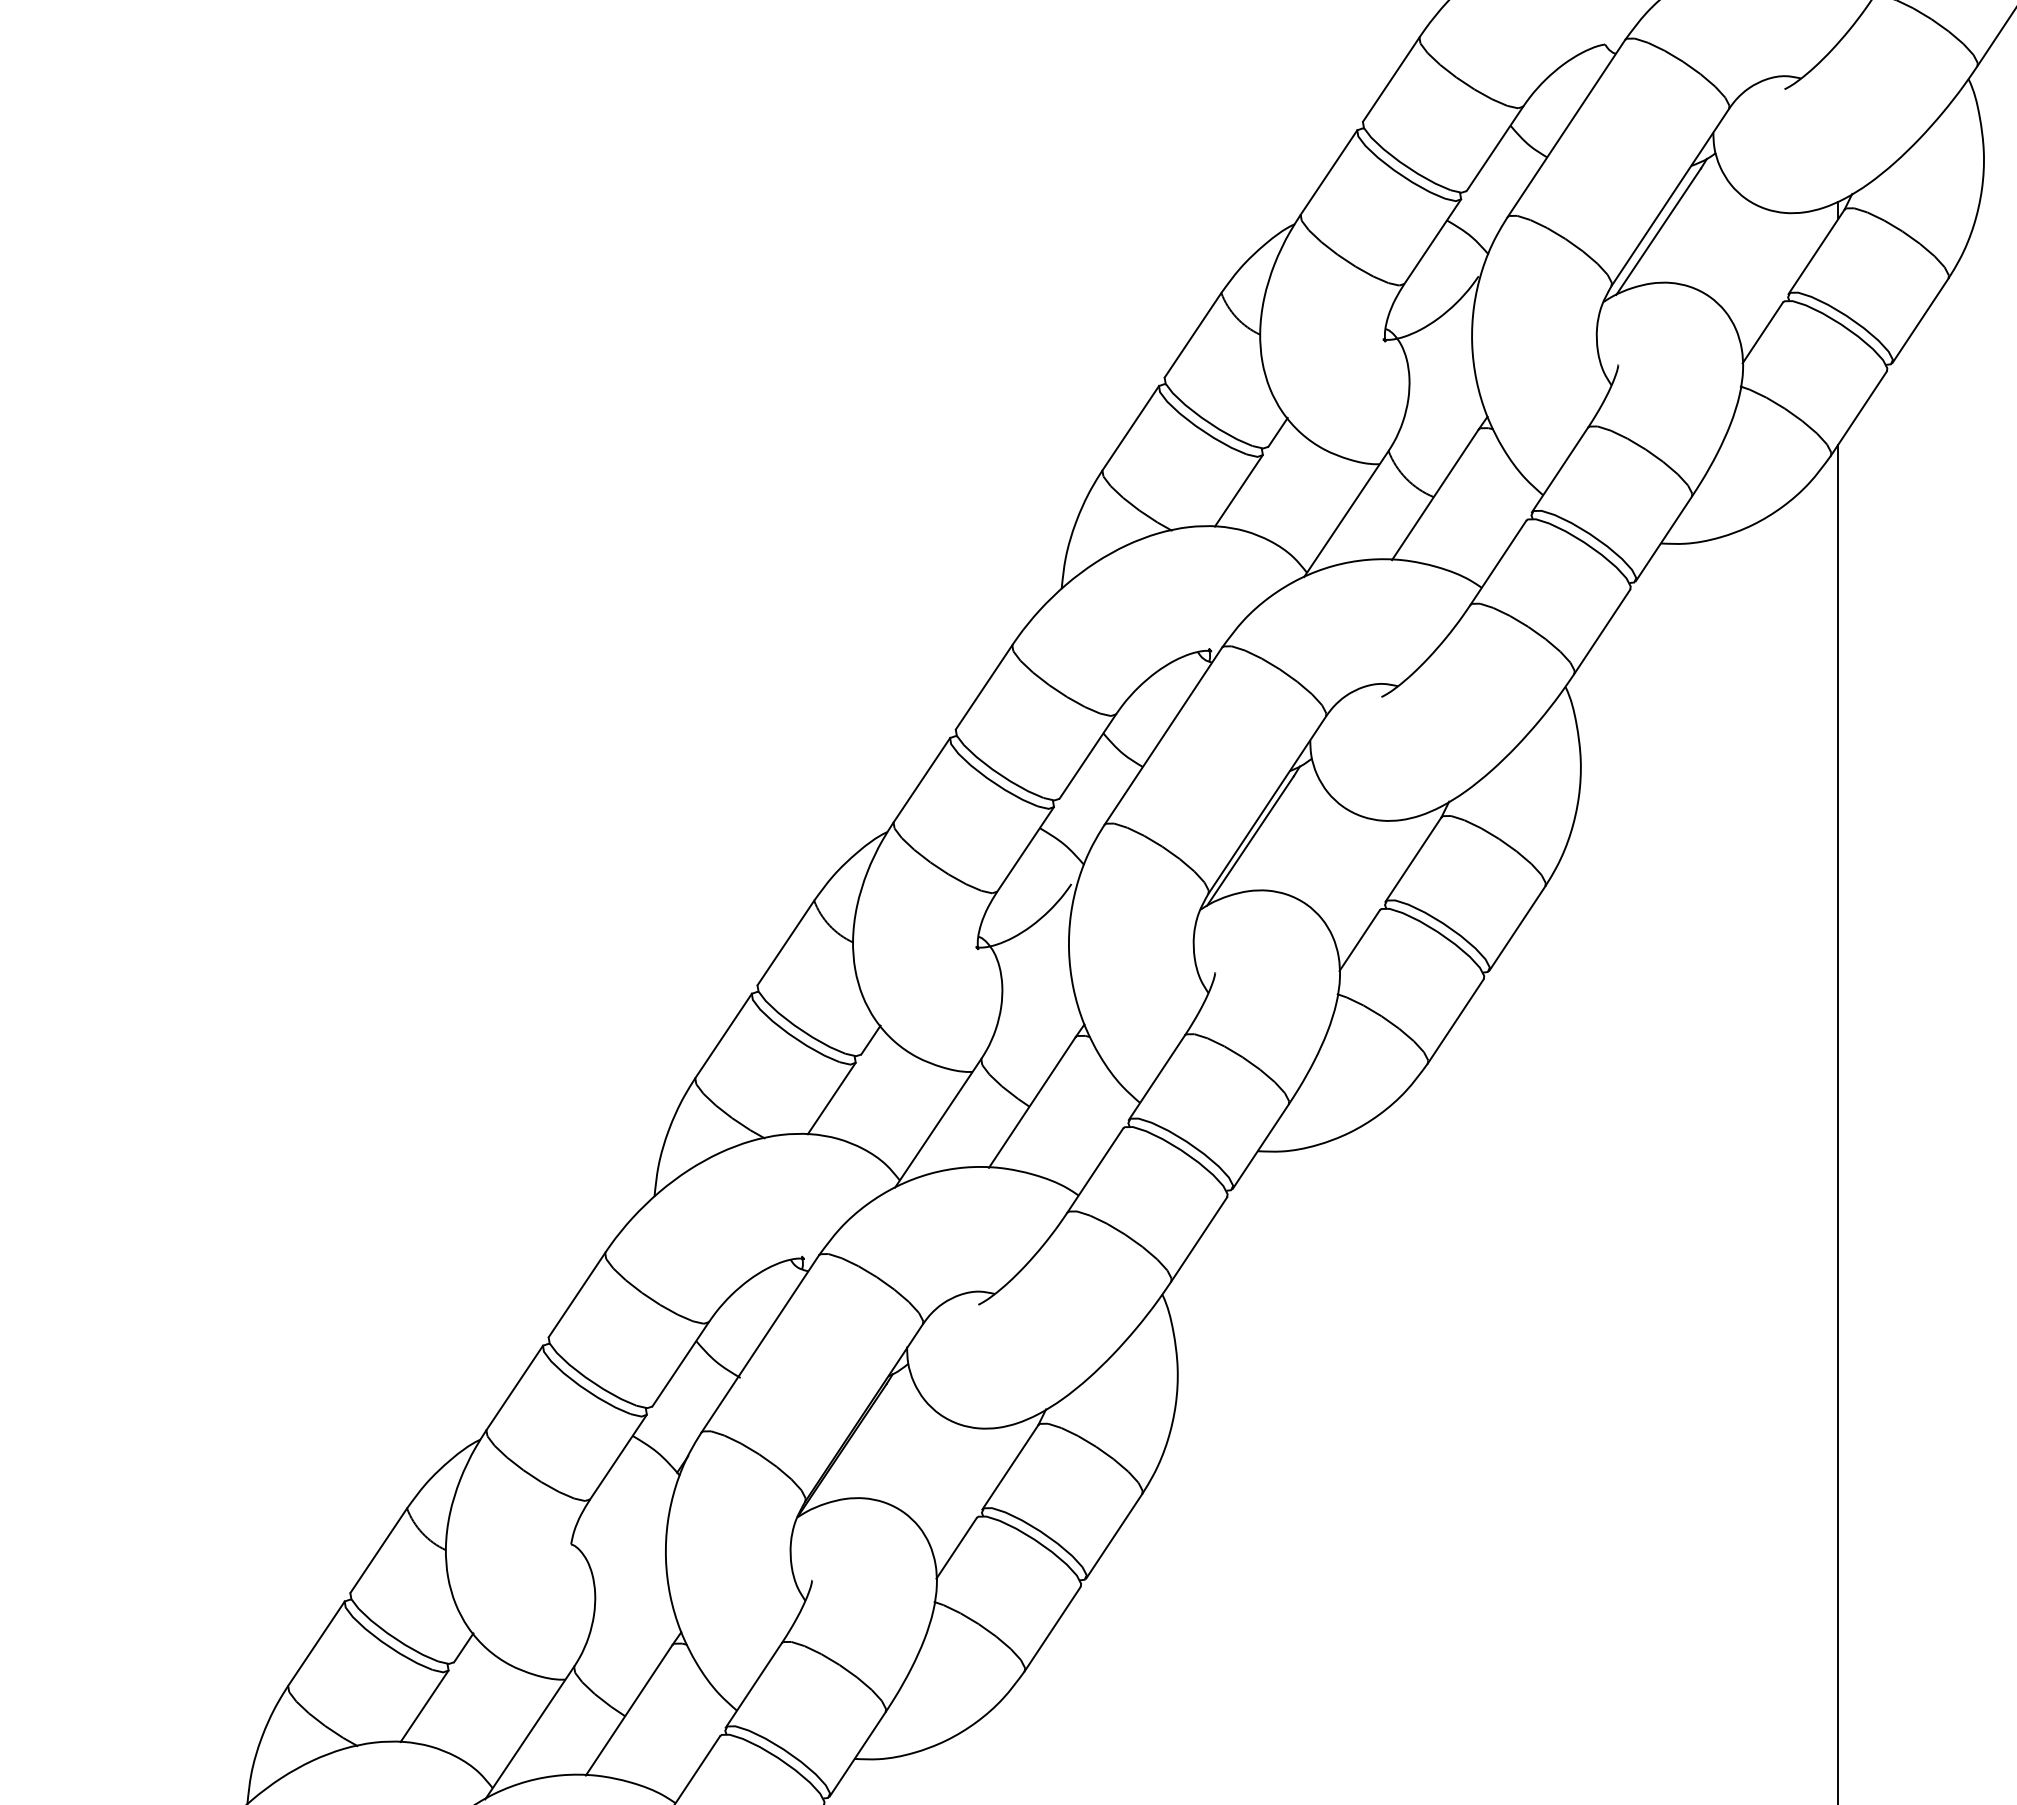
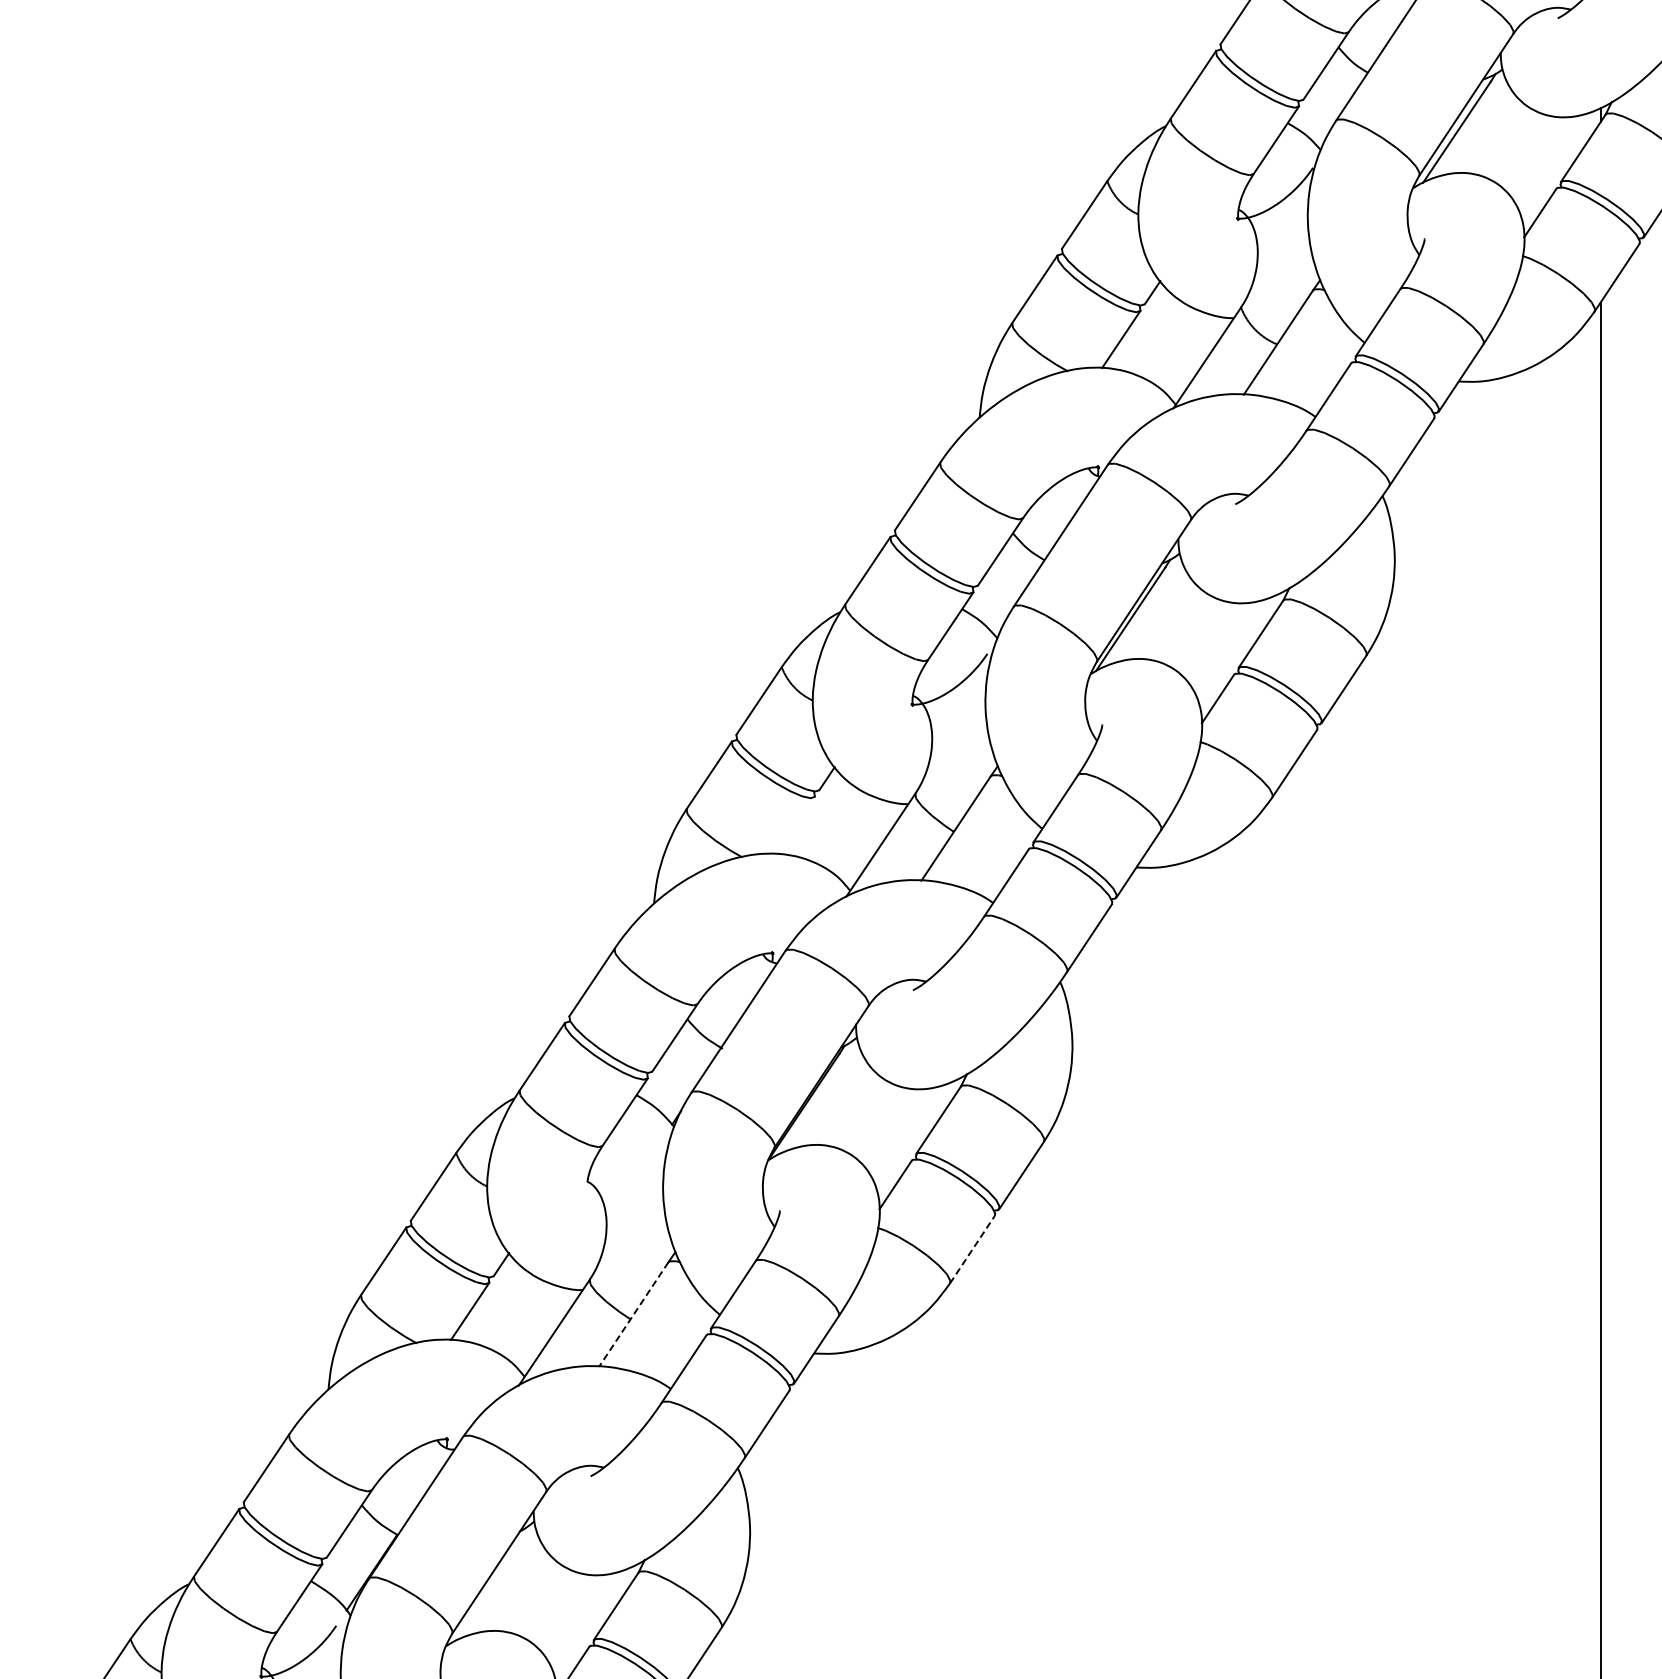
line: (831, 1097) -> (795, 824), removed
line: (1052, 1628) -> (972, 1249), solid -> dashed
line: (628, 1710) -> (633, 1314), solid -> dashed

